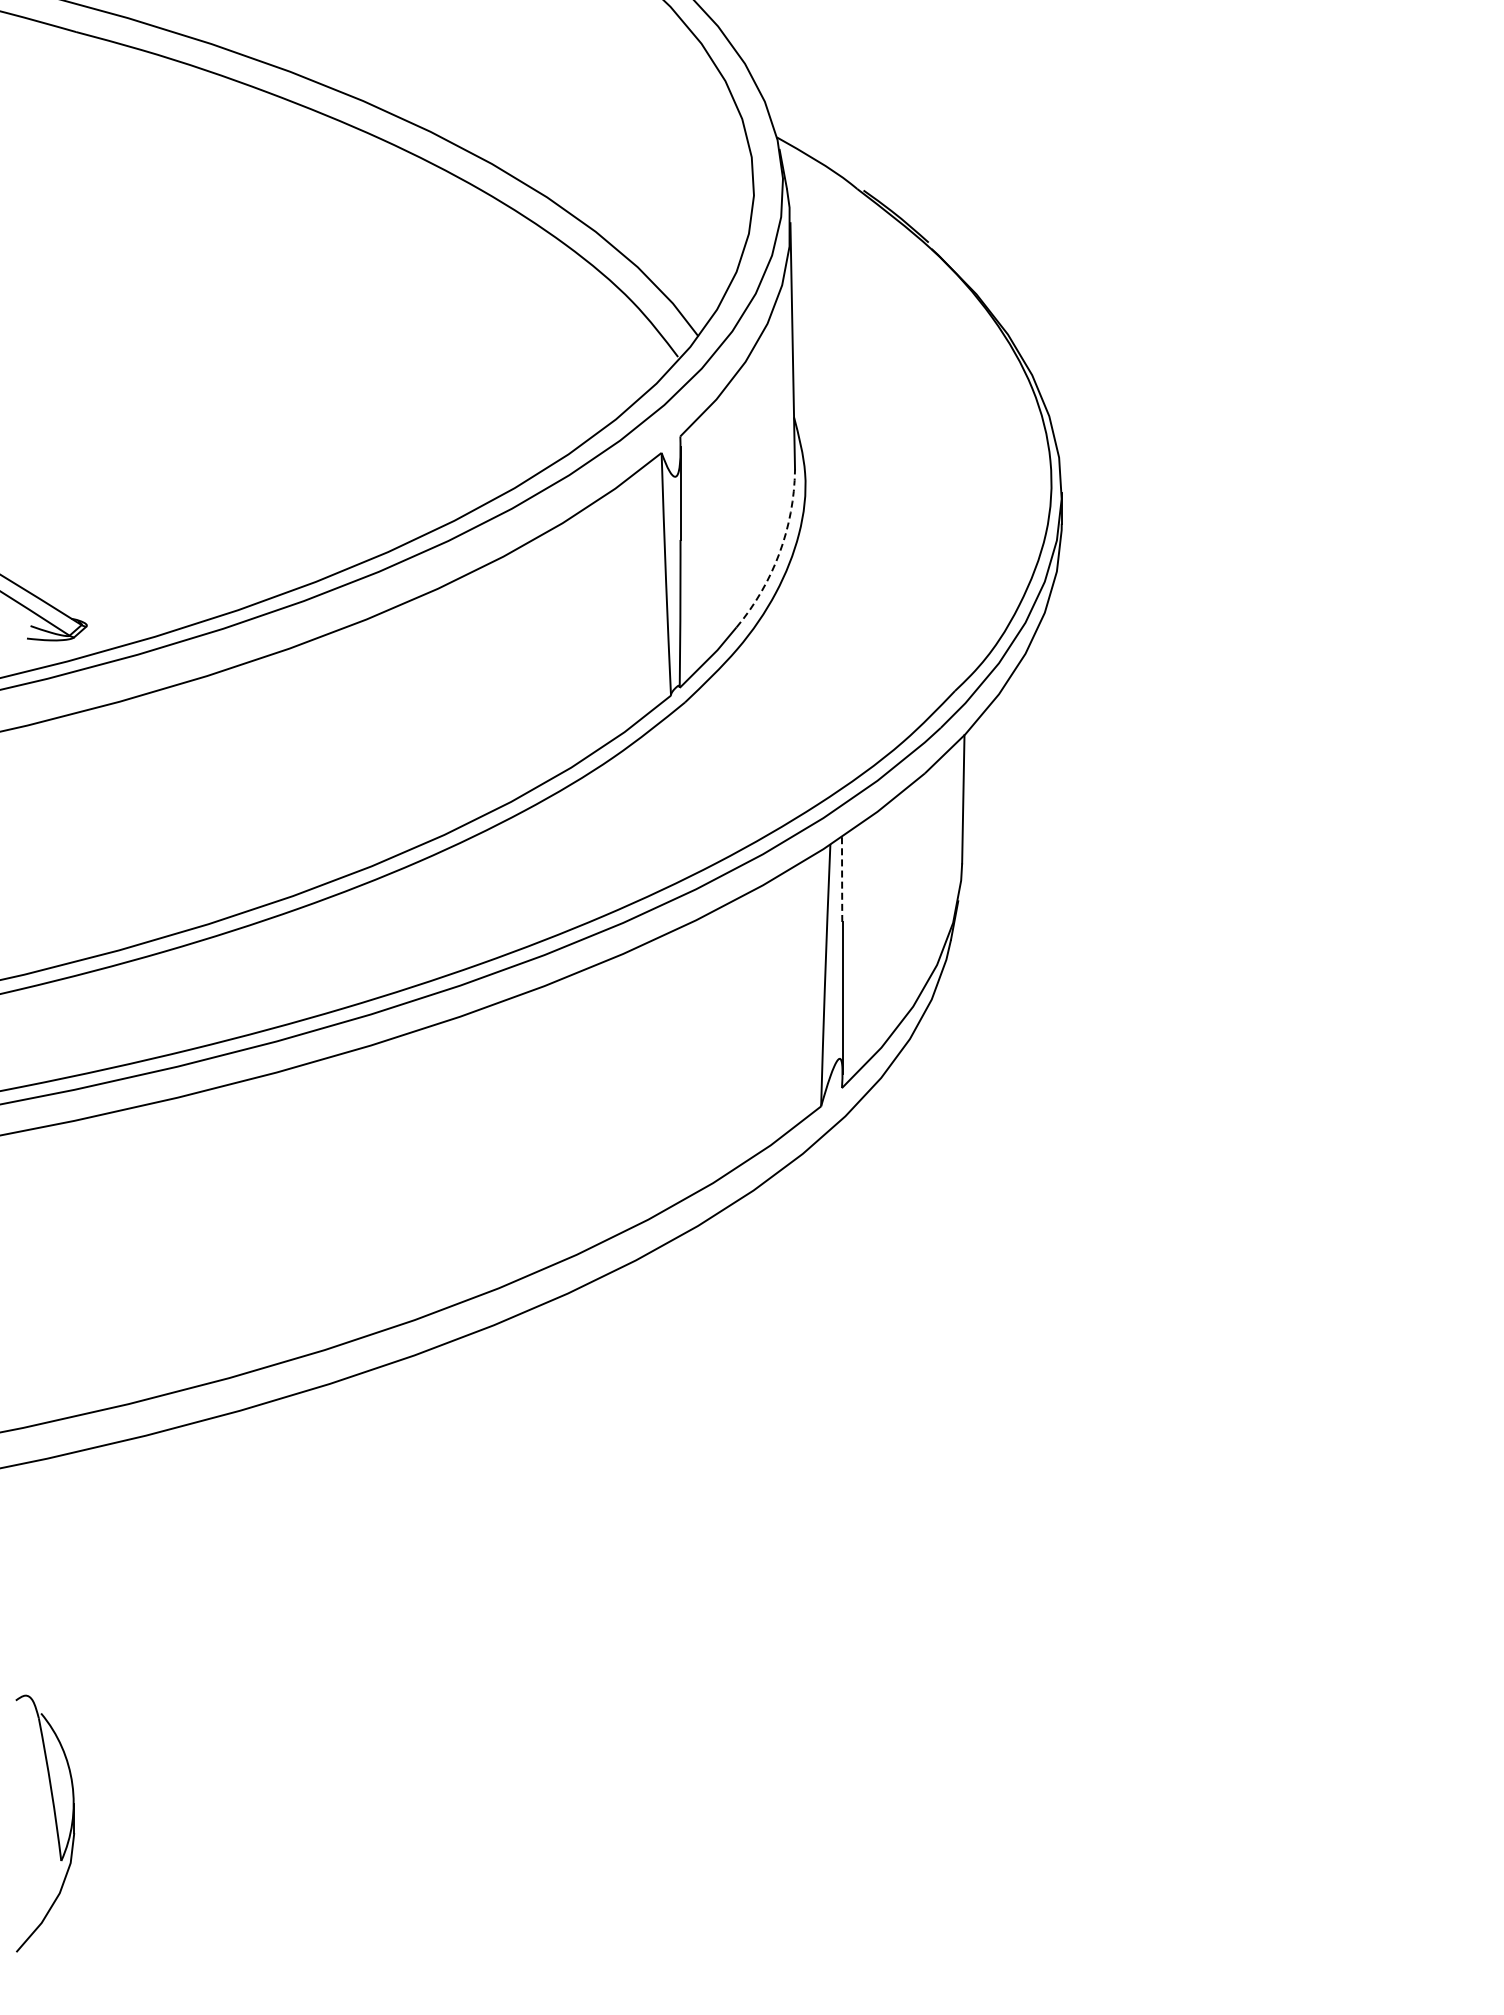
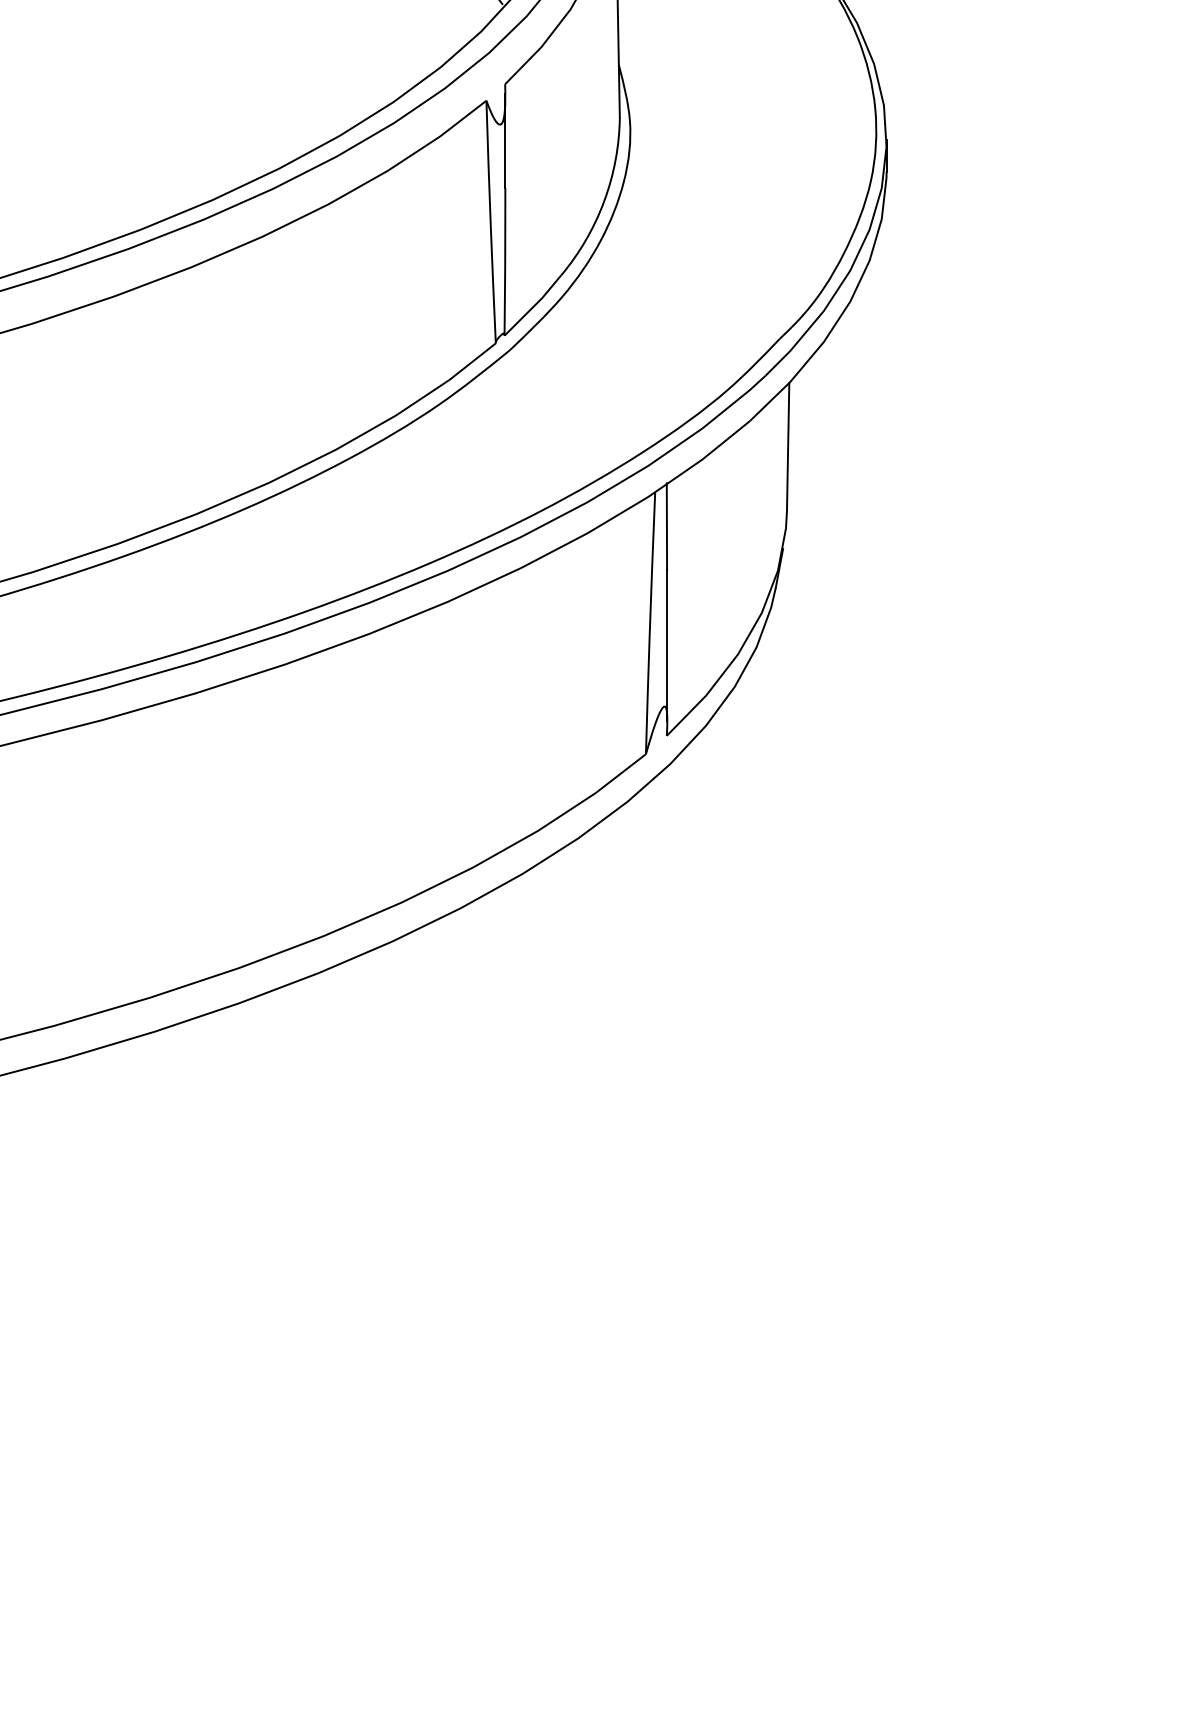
arc: (779, 553) -> (604, 201), dashed -> solid
line: (842, 878) -> (667, 526), dashed -> solid

